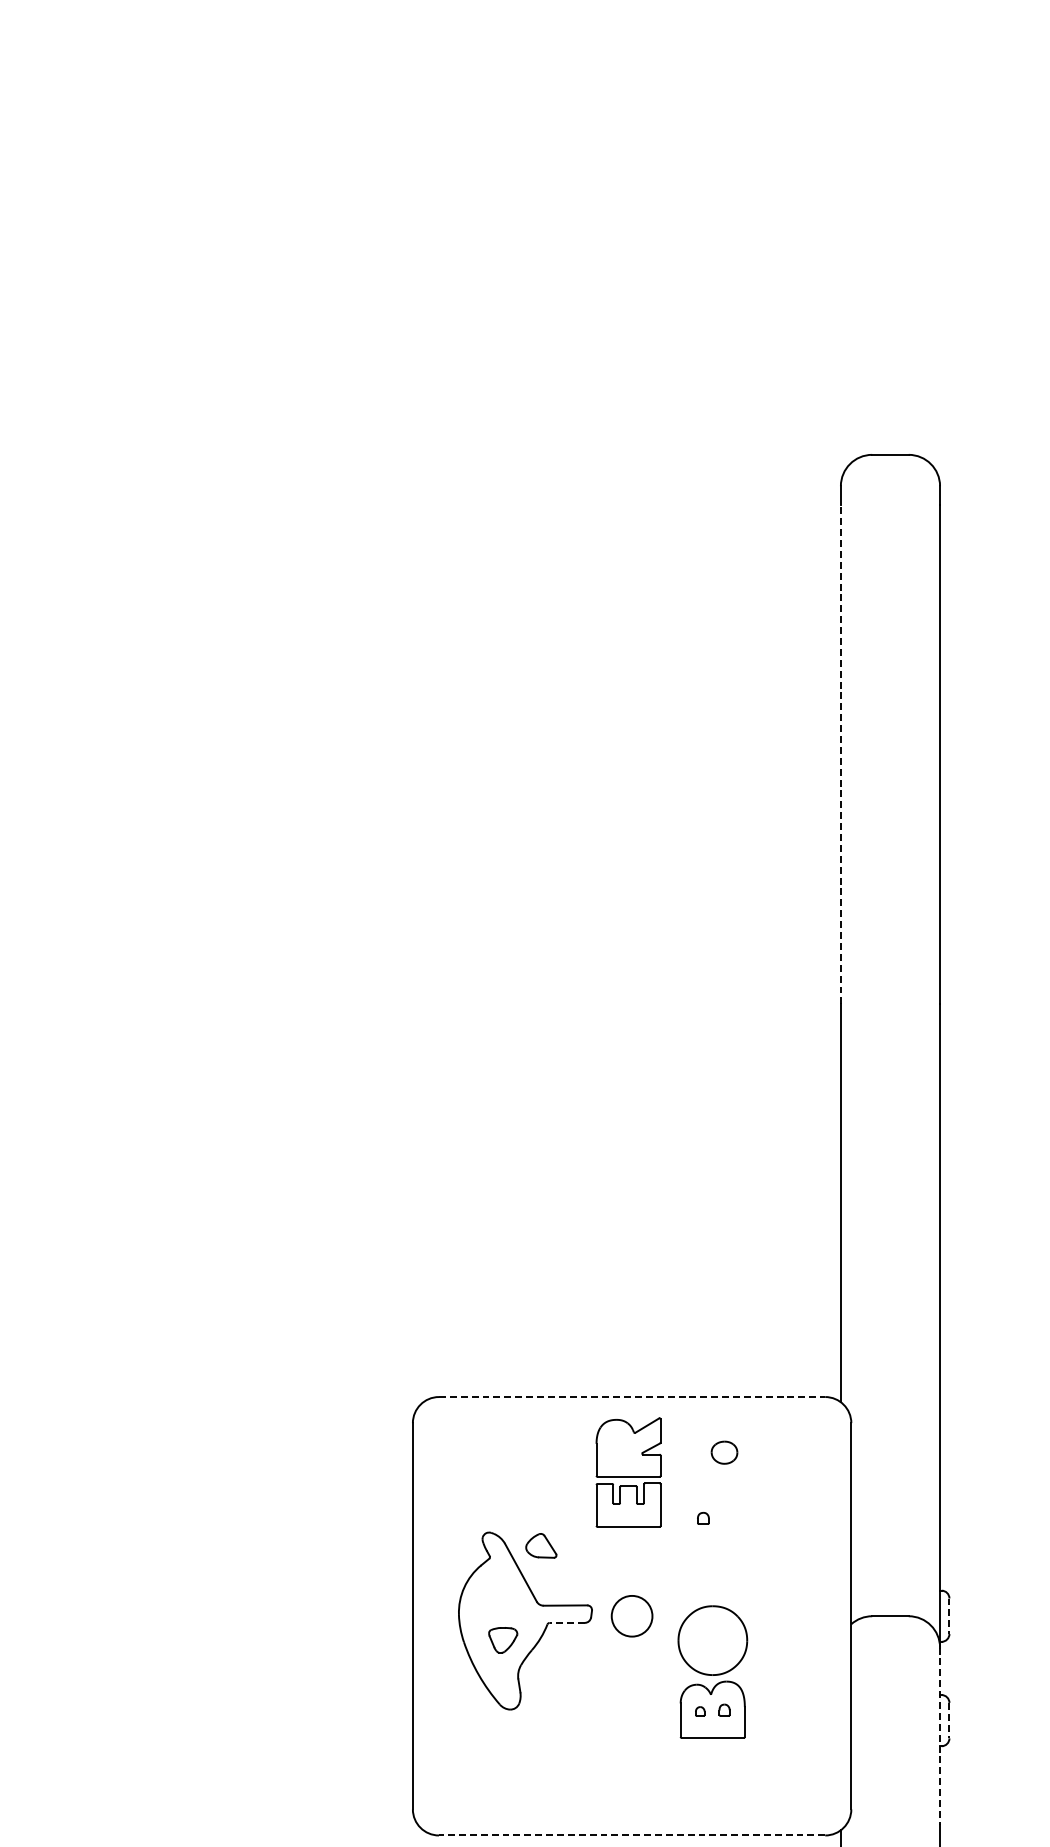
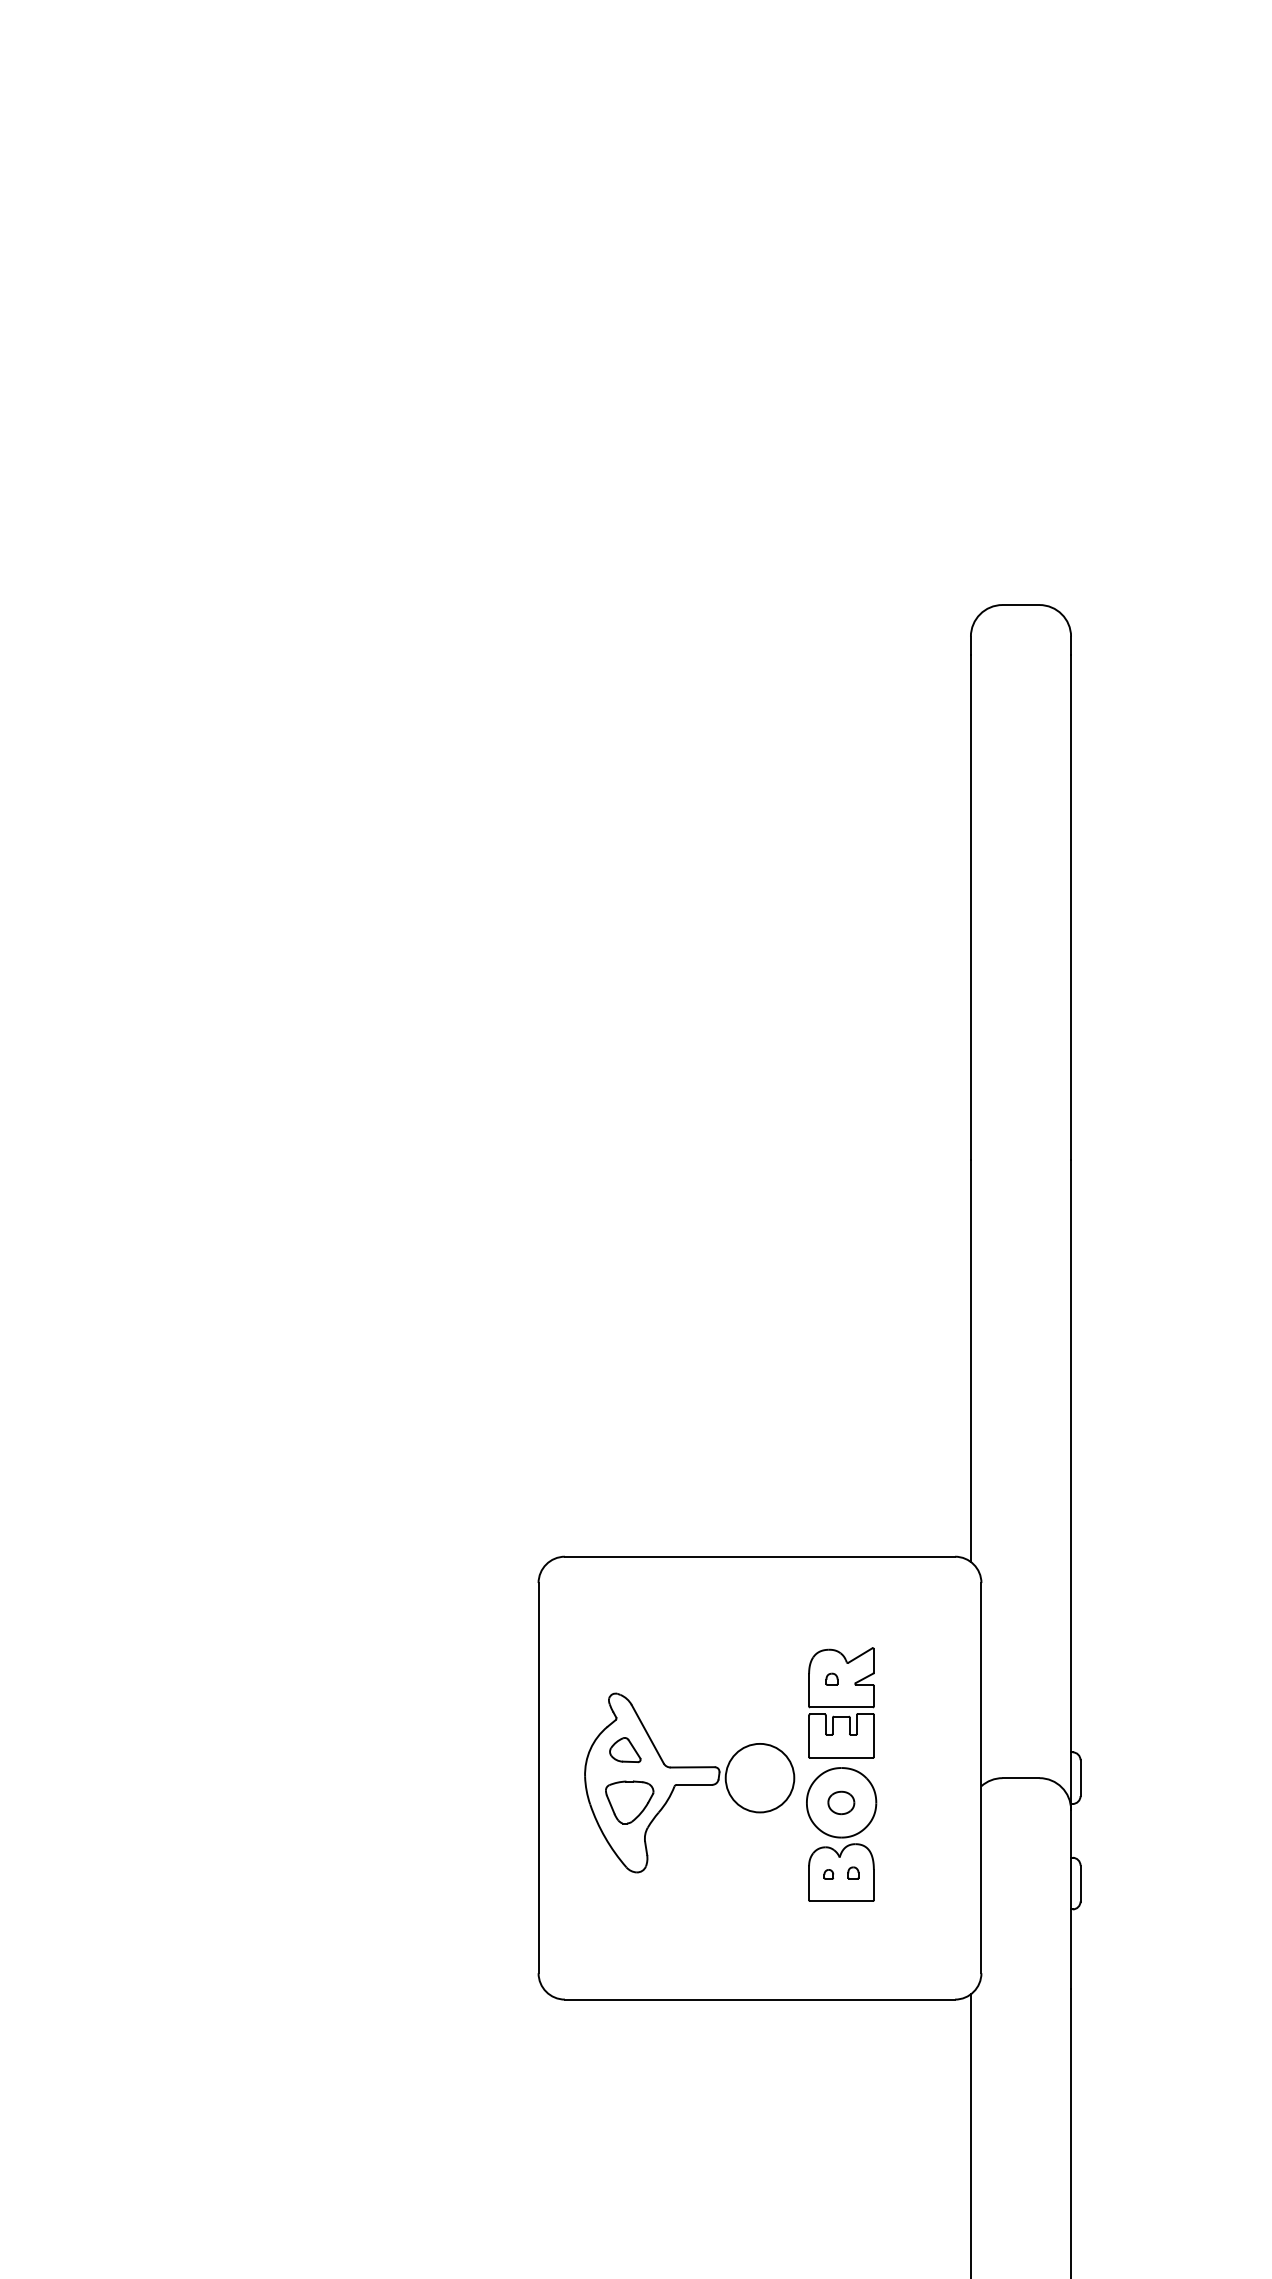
line: (840, 754) -> (970, 907), dashed -> solid
line: (632, 1396) -> (760, 1556), dashed -> solid
part: (724, 1452) -> (841, 1802), moved
part: (628, 1472) -> (841, 1702), moved
part: (541, 1546) -> (625, 1750), moved
circle: (631, 1615) -> (759, 1777), size x1.67
line: (949, 1616) -> (1080, 1778), dashed -> solid
line: (567, 1622) -> (694, 1784), dashed -> solid
part: (502, 1640) -> (629, 1802), size x1.67
line: (949, 1720) -> (1080, 1883), dashed -> solid
line: (940, 1736) -> (1071, 1899), dashed -> solid
line: (631, 1835) -> (759, 1999), dashed -> solid

